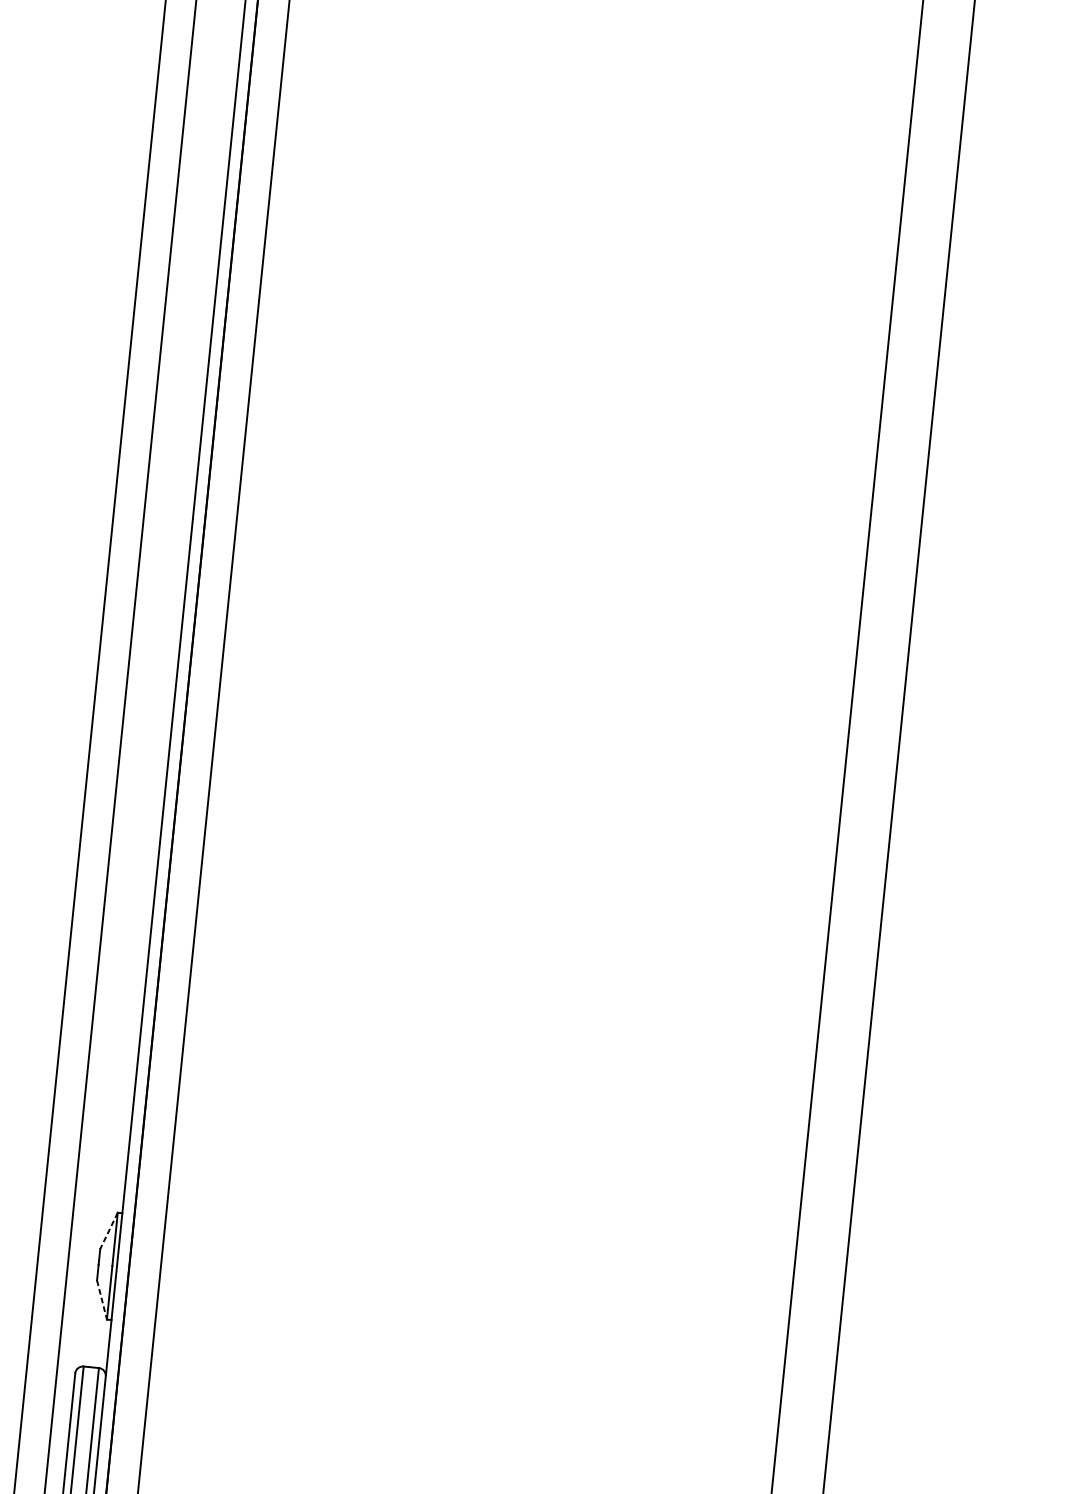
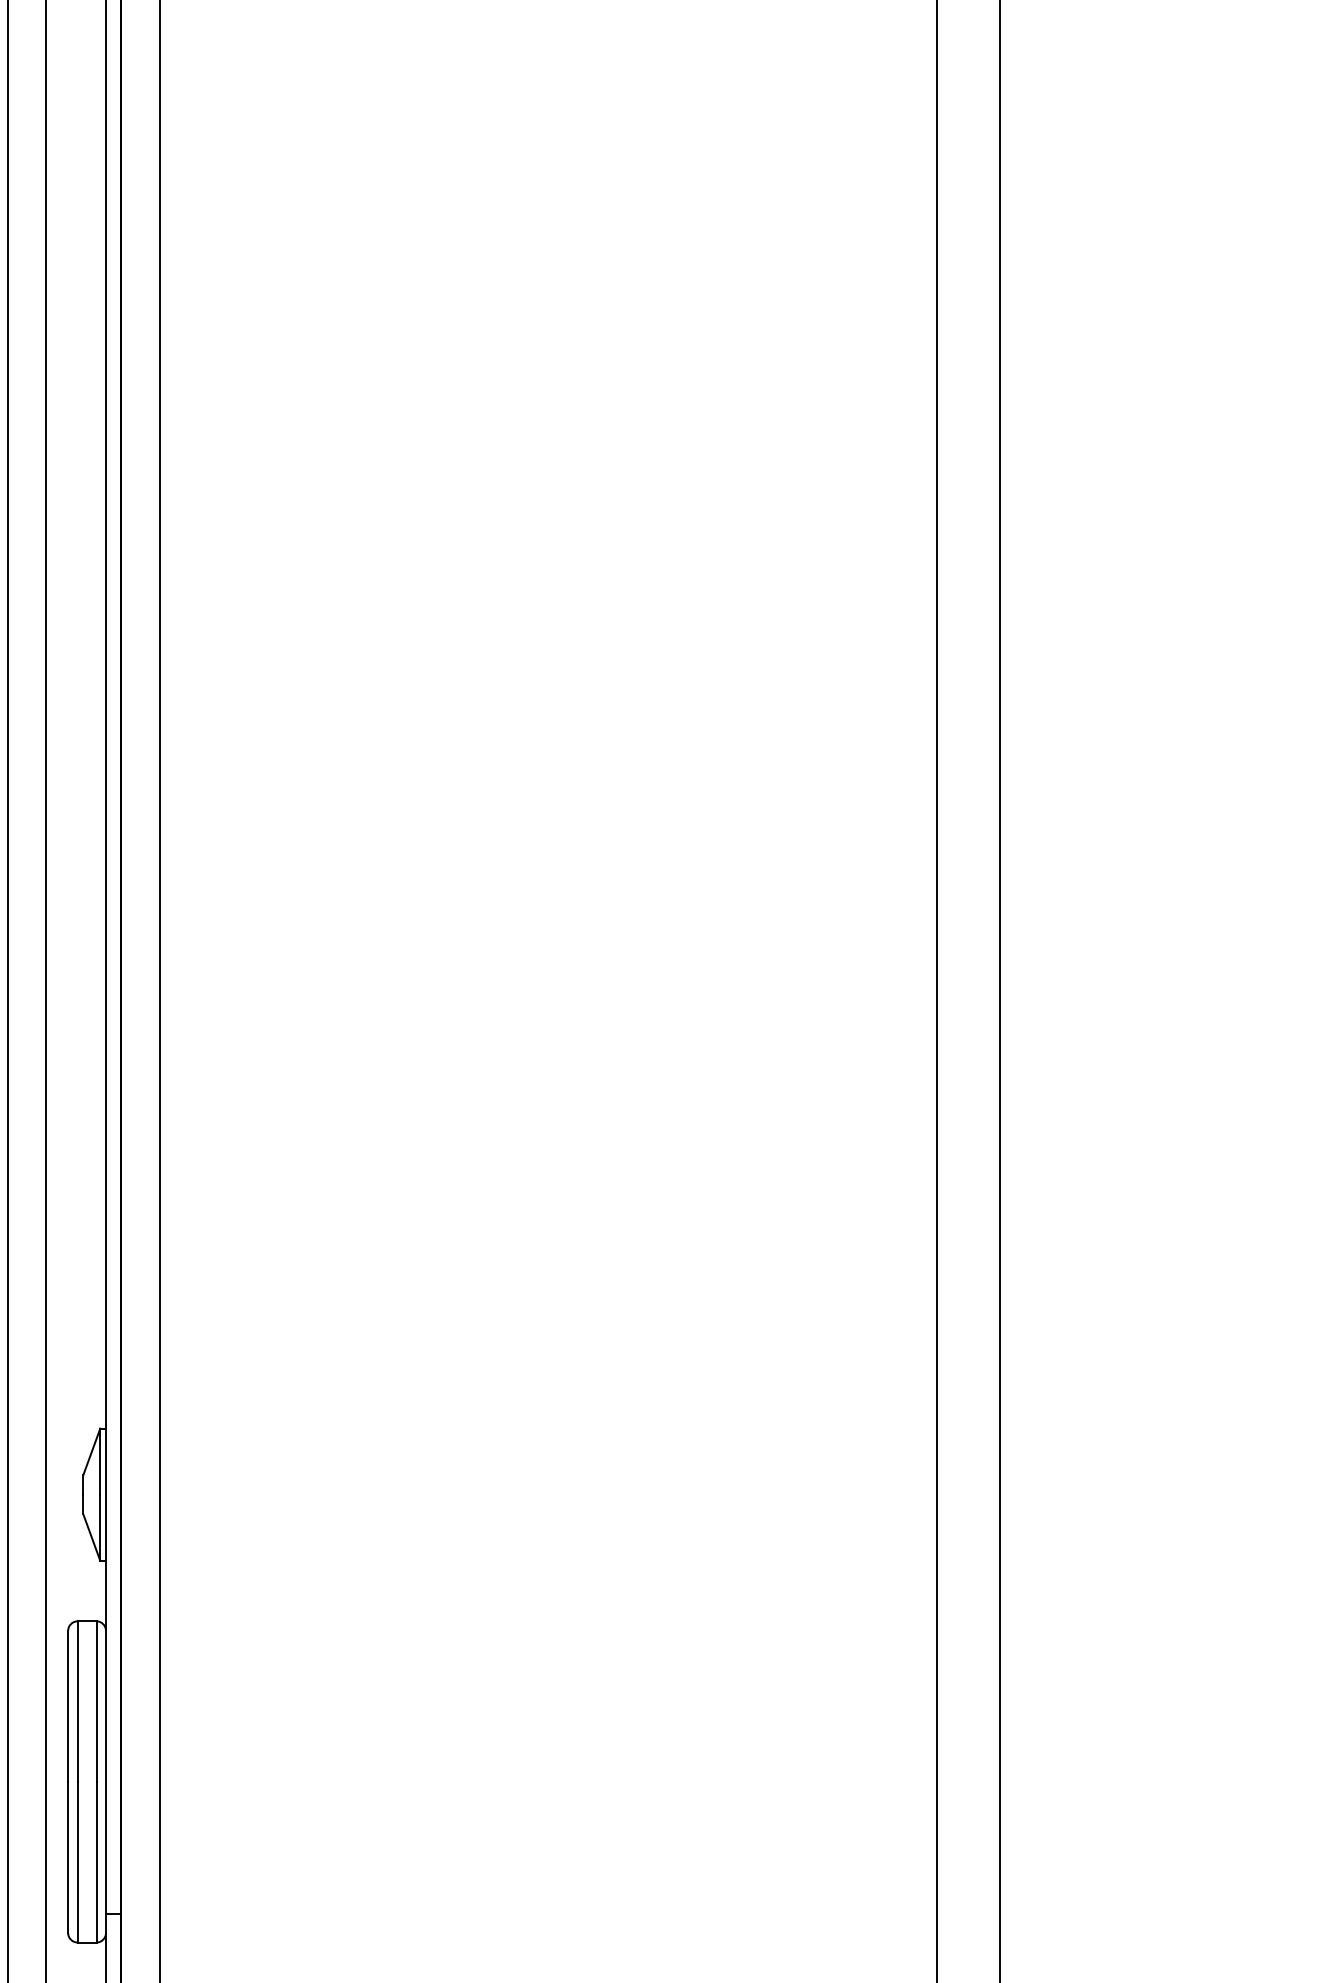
line: (108, 1230) -> (91, 1451), dashed -> solid
line: (101, 1299) -> (91, 1537), dashed -> solid

